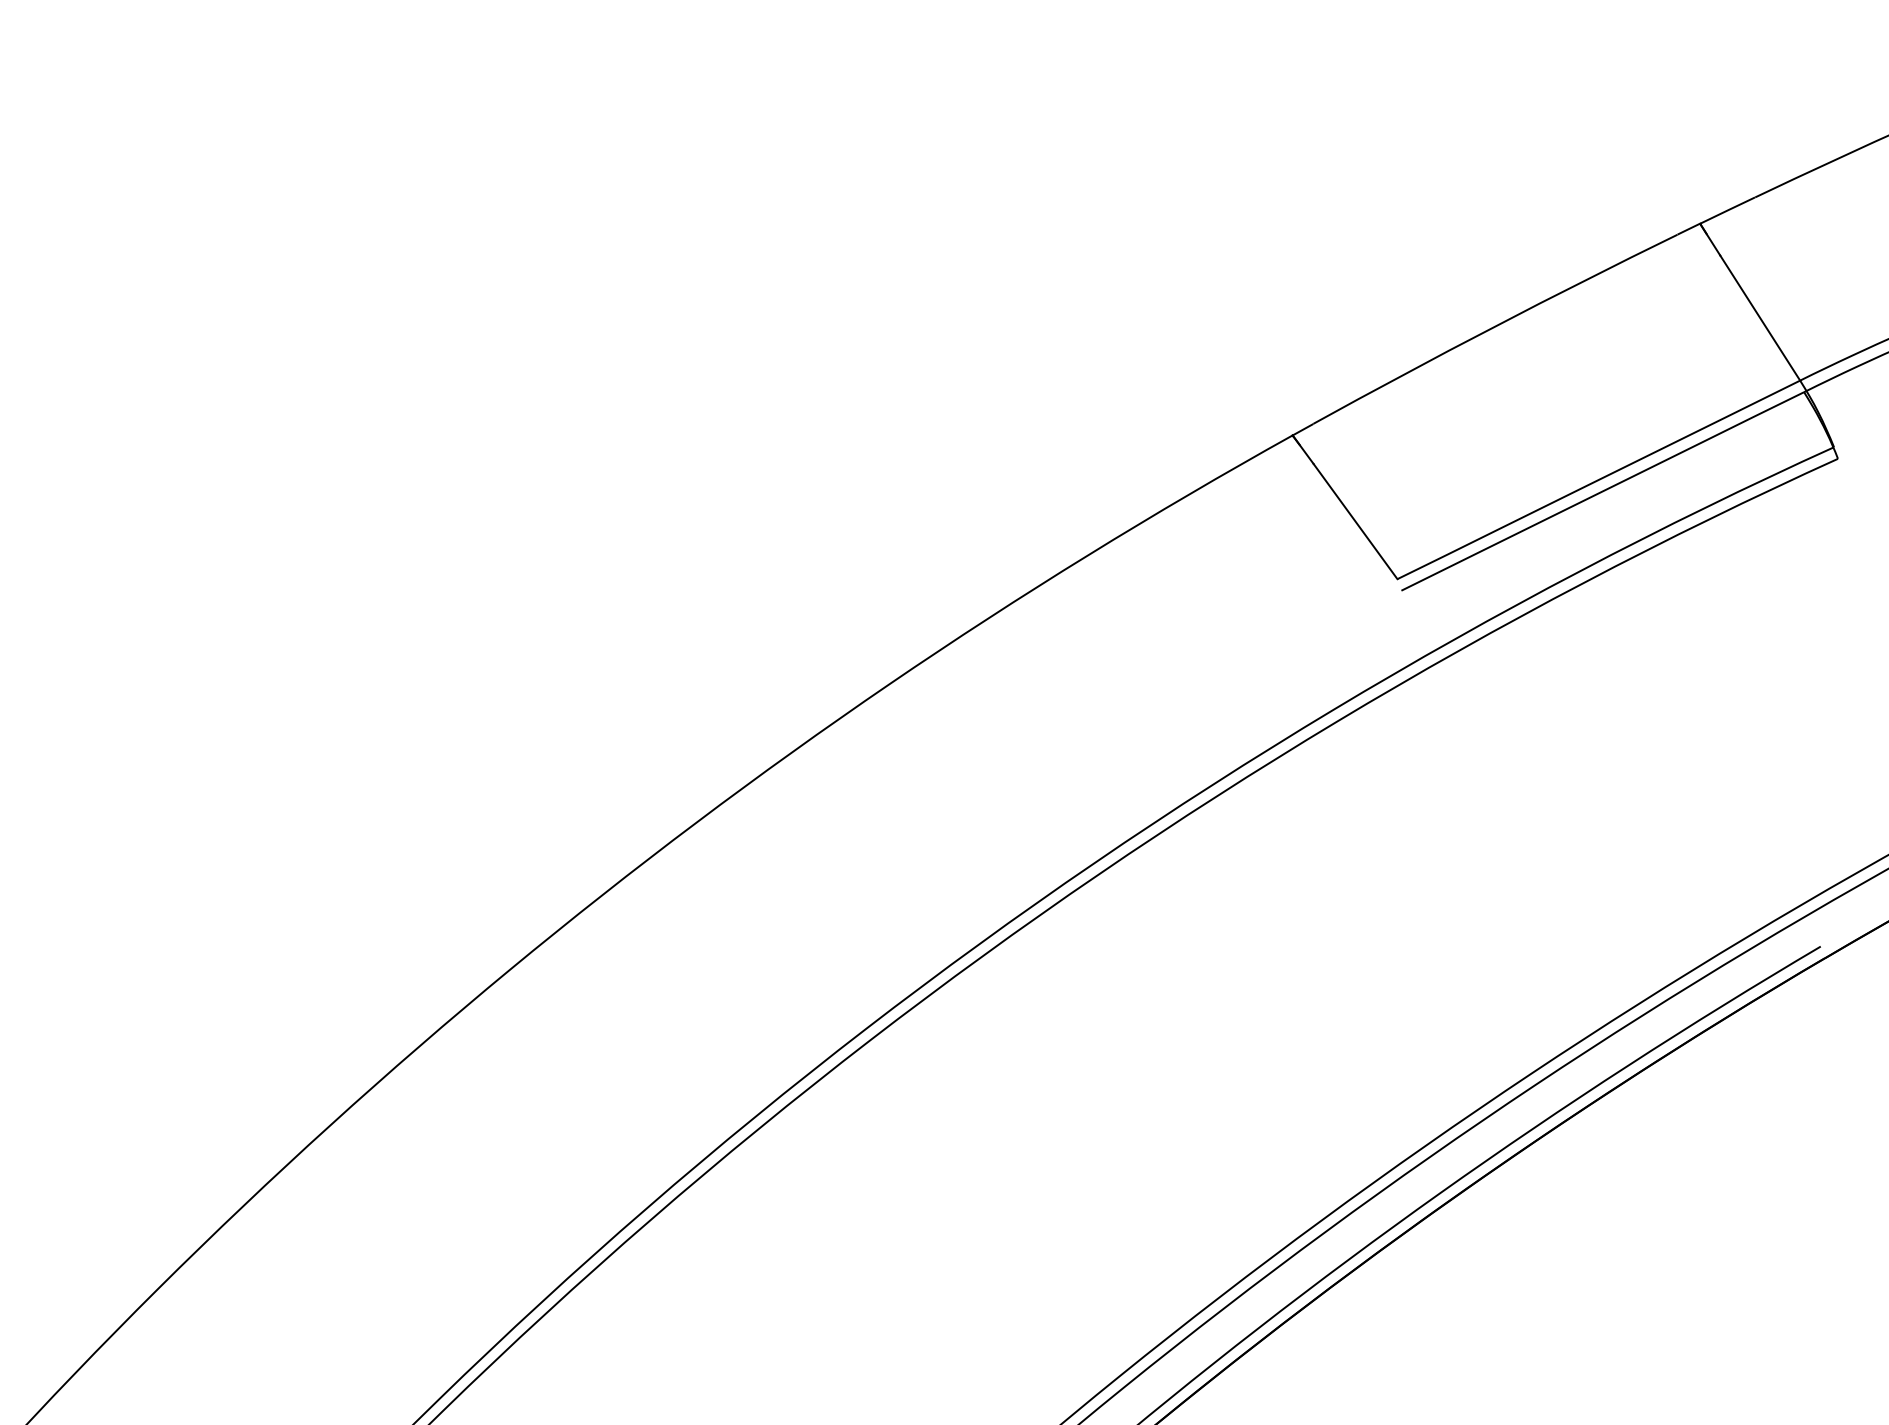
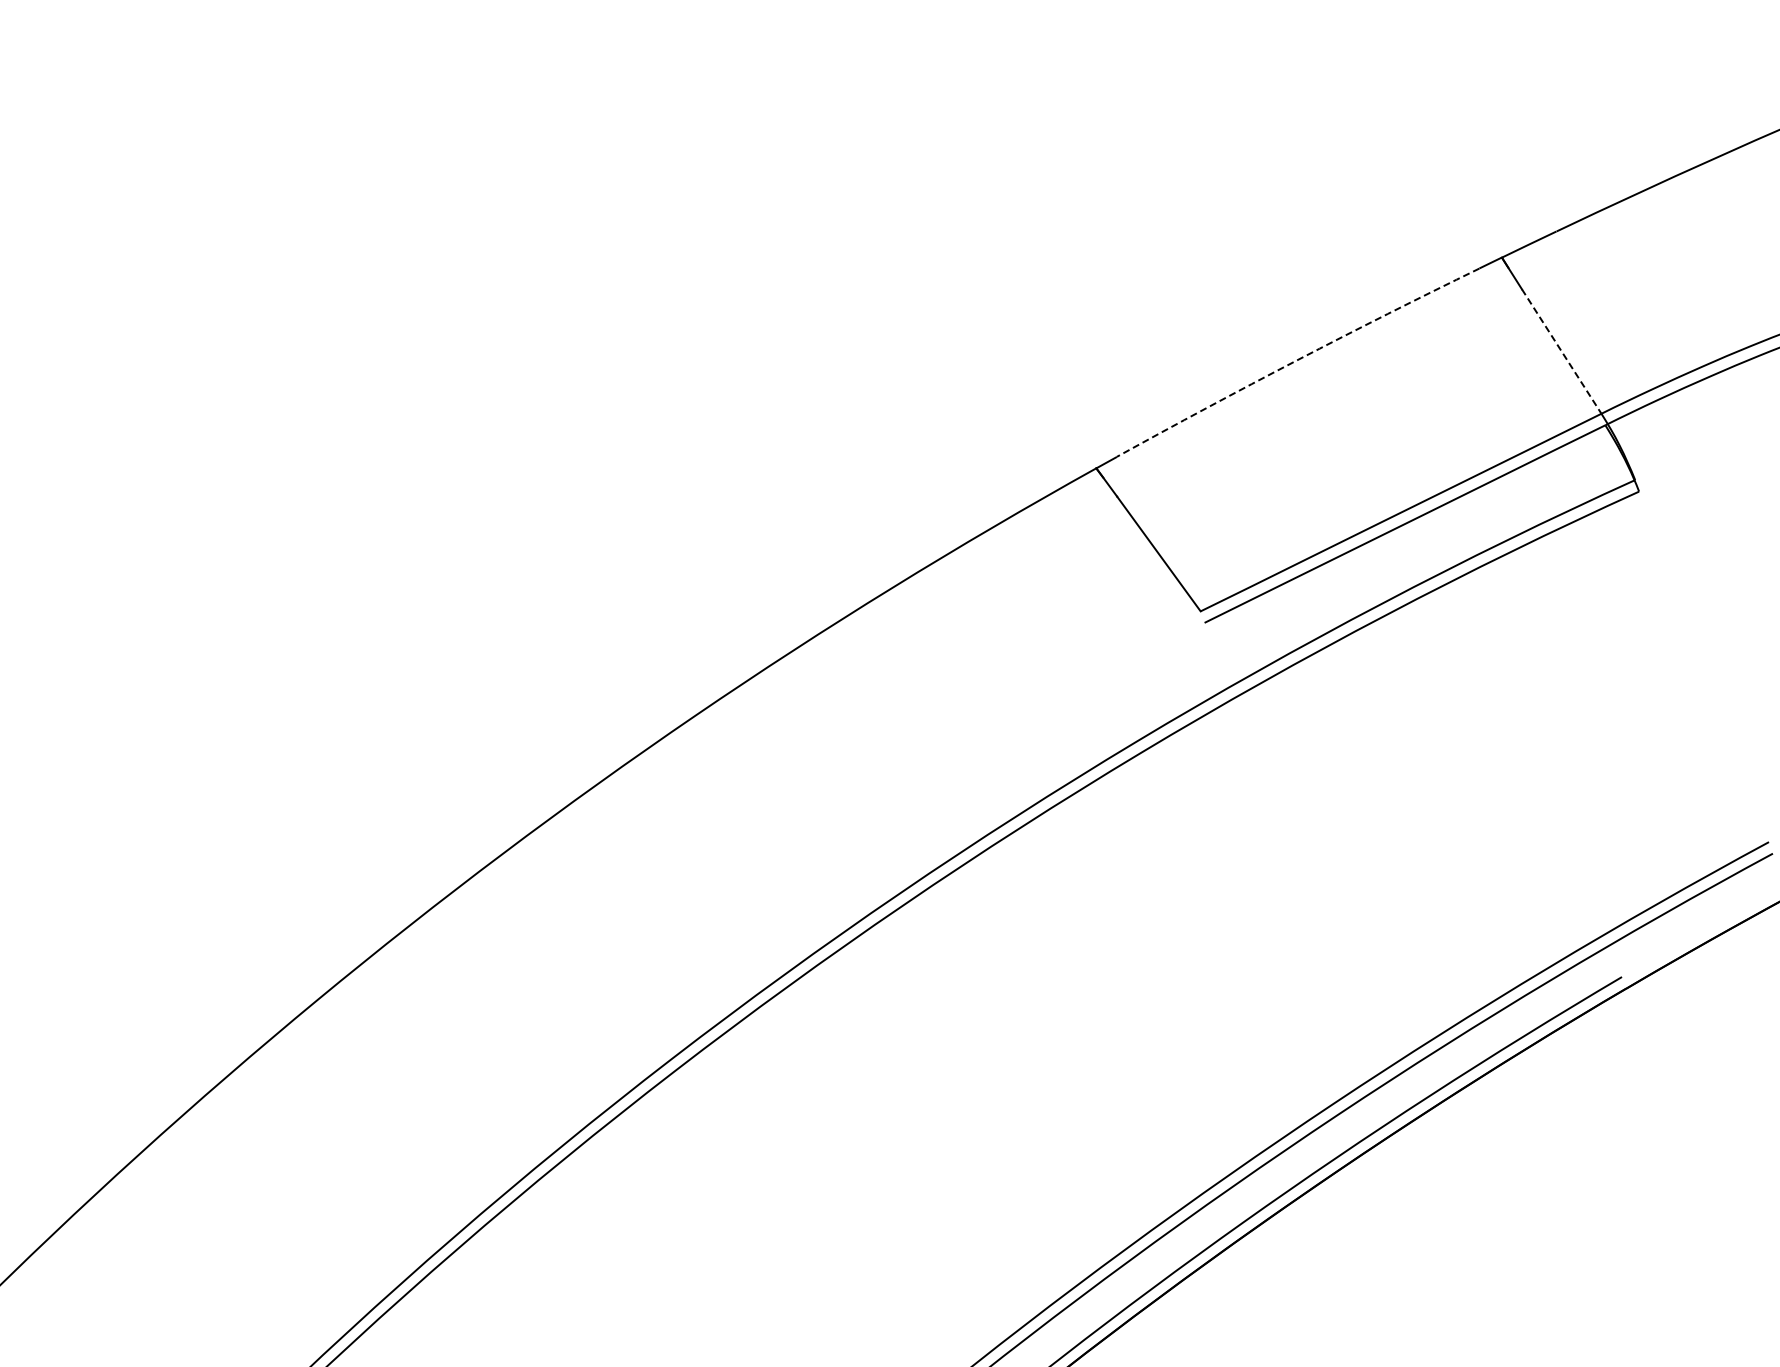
line: (1760, 318) -> (1561, 351), solid -> dashed
arc: (1494, 327) -> (1297, 360), solid -> dashed

